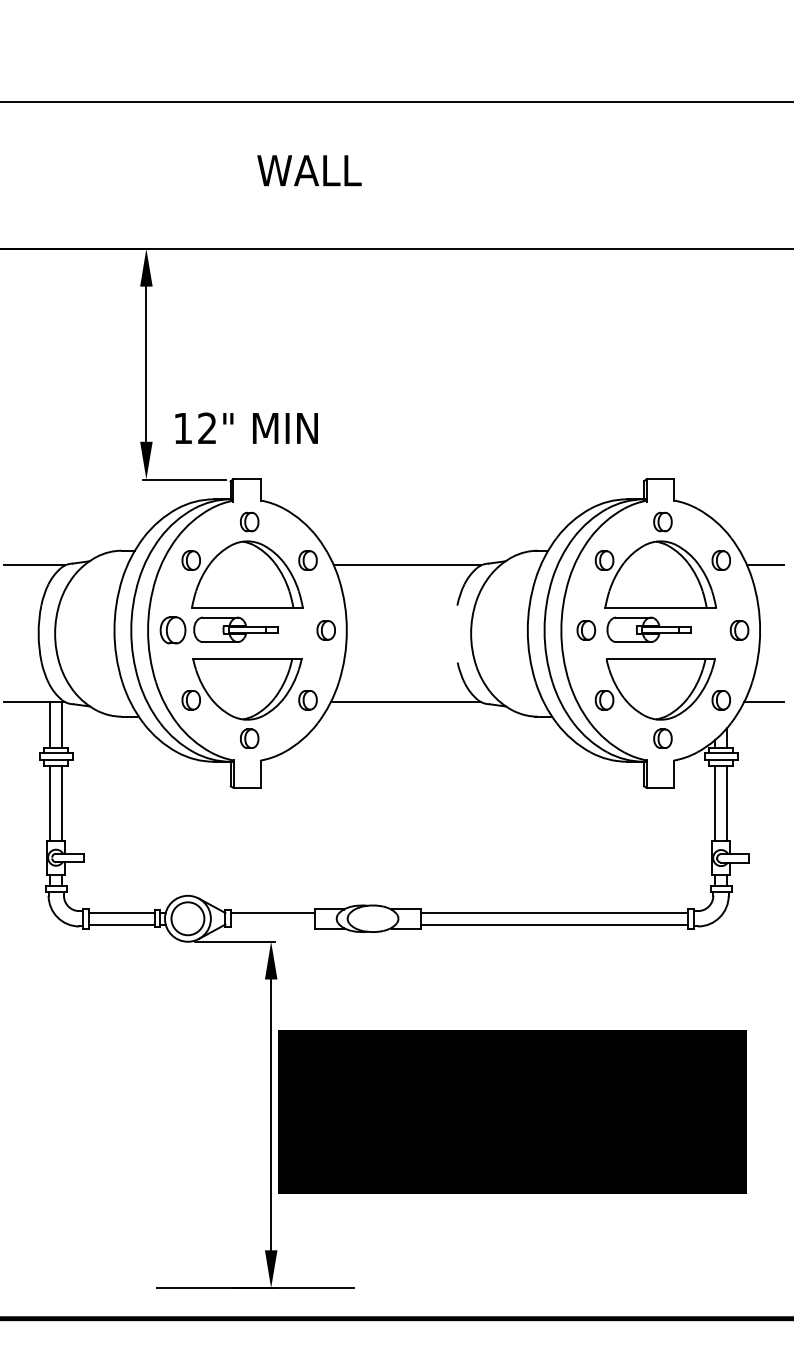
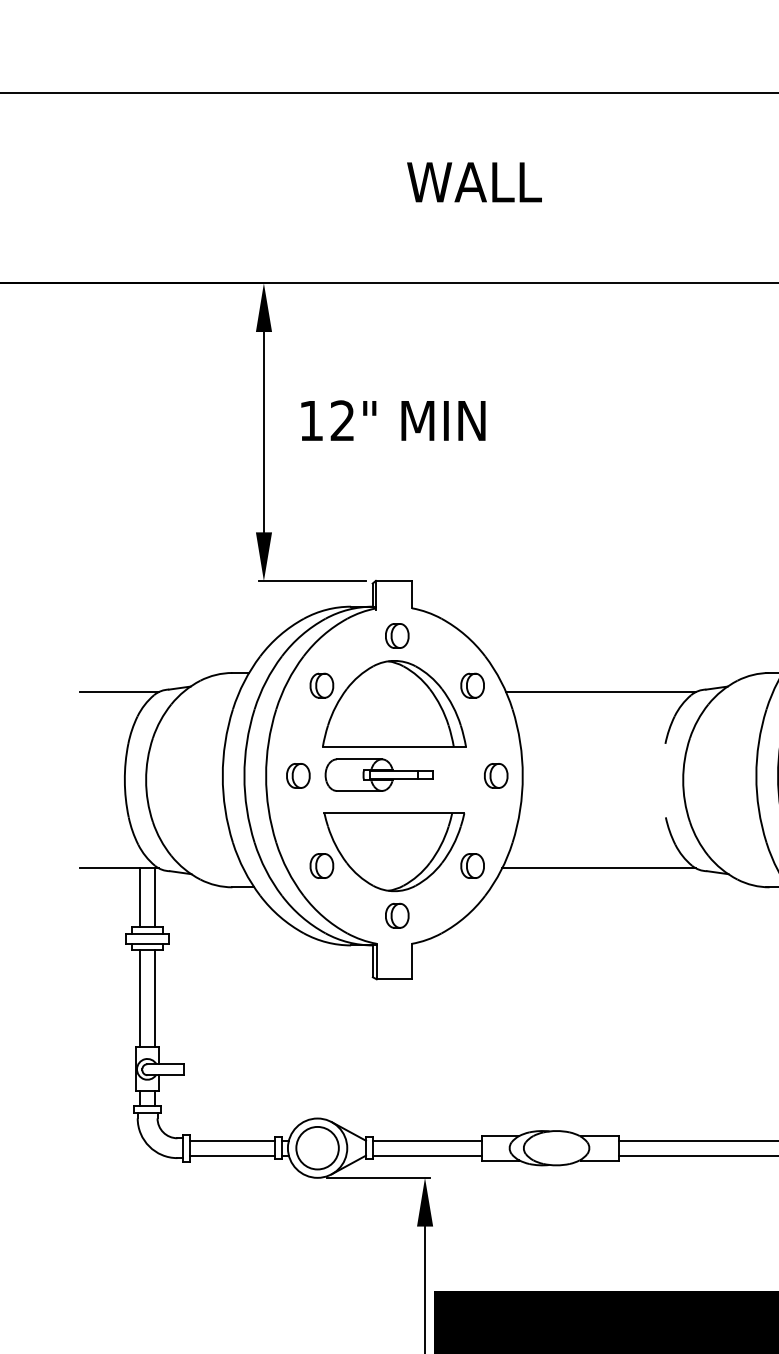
text: (246, 427) -> (393, 419), moved
part: (172, 630) -> (297, 775), size x0.71
line: (272, 924) -> (426, 1155), added

